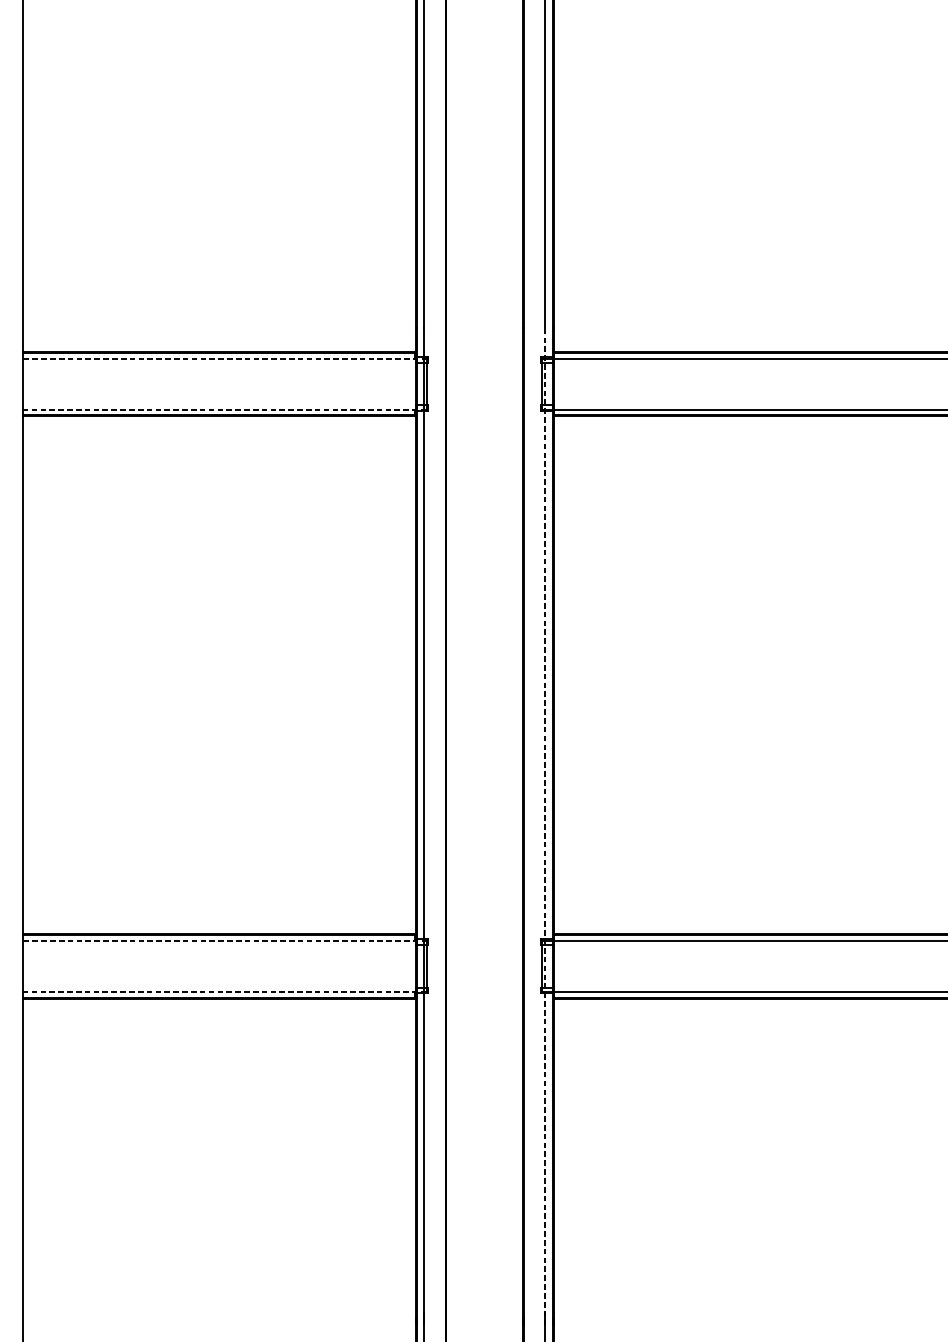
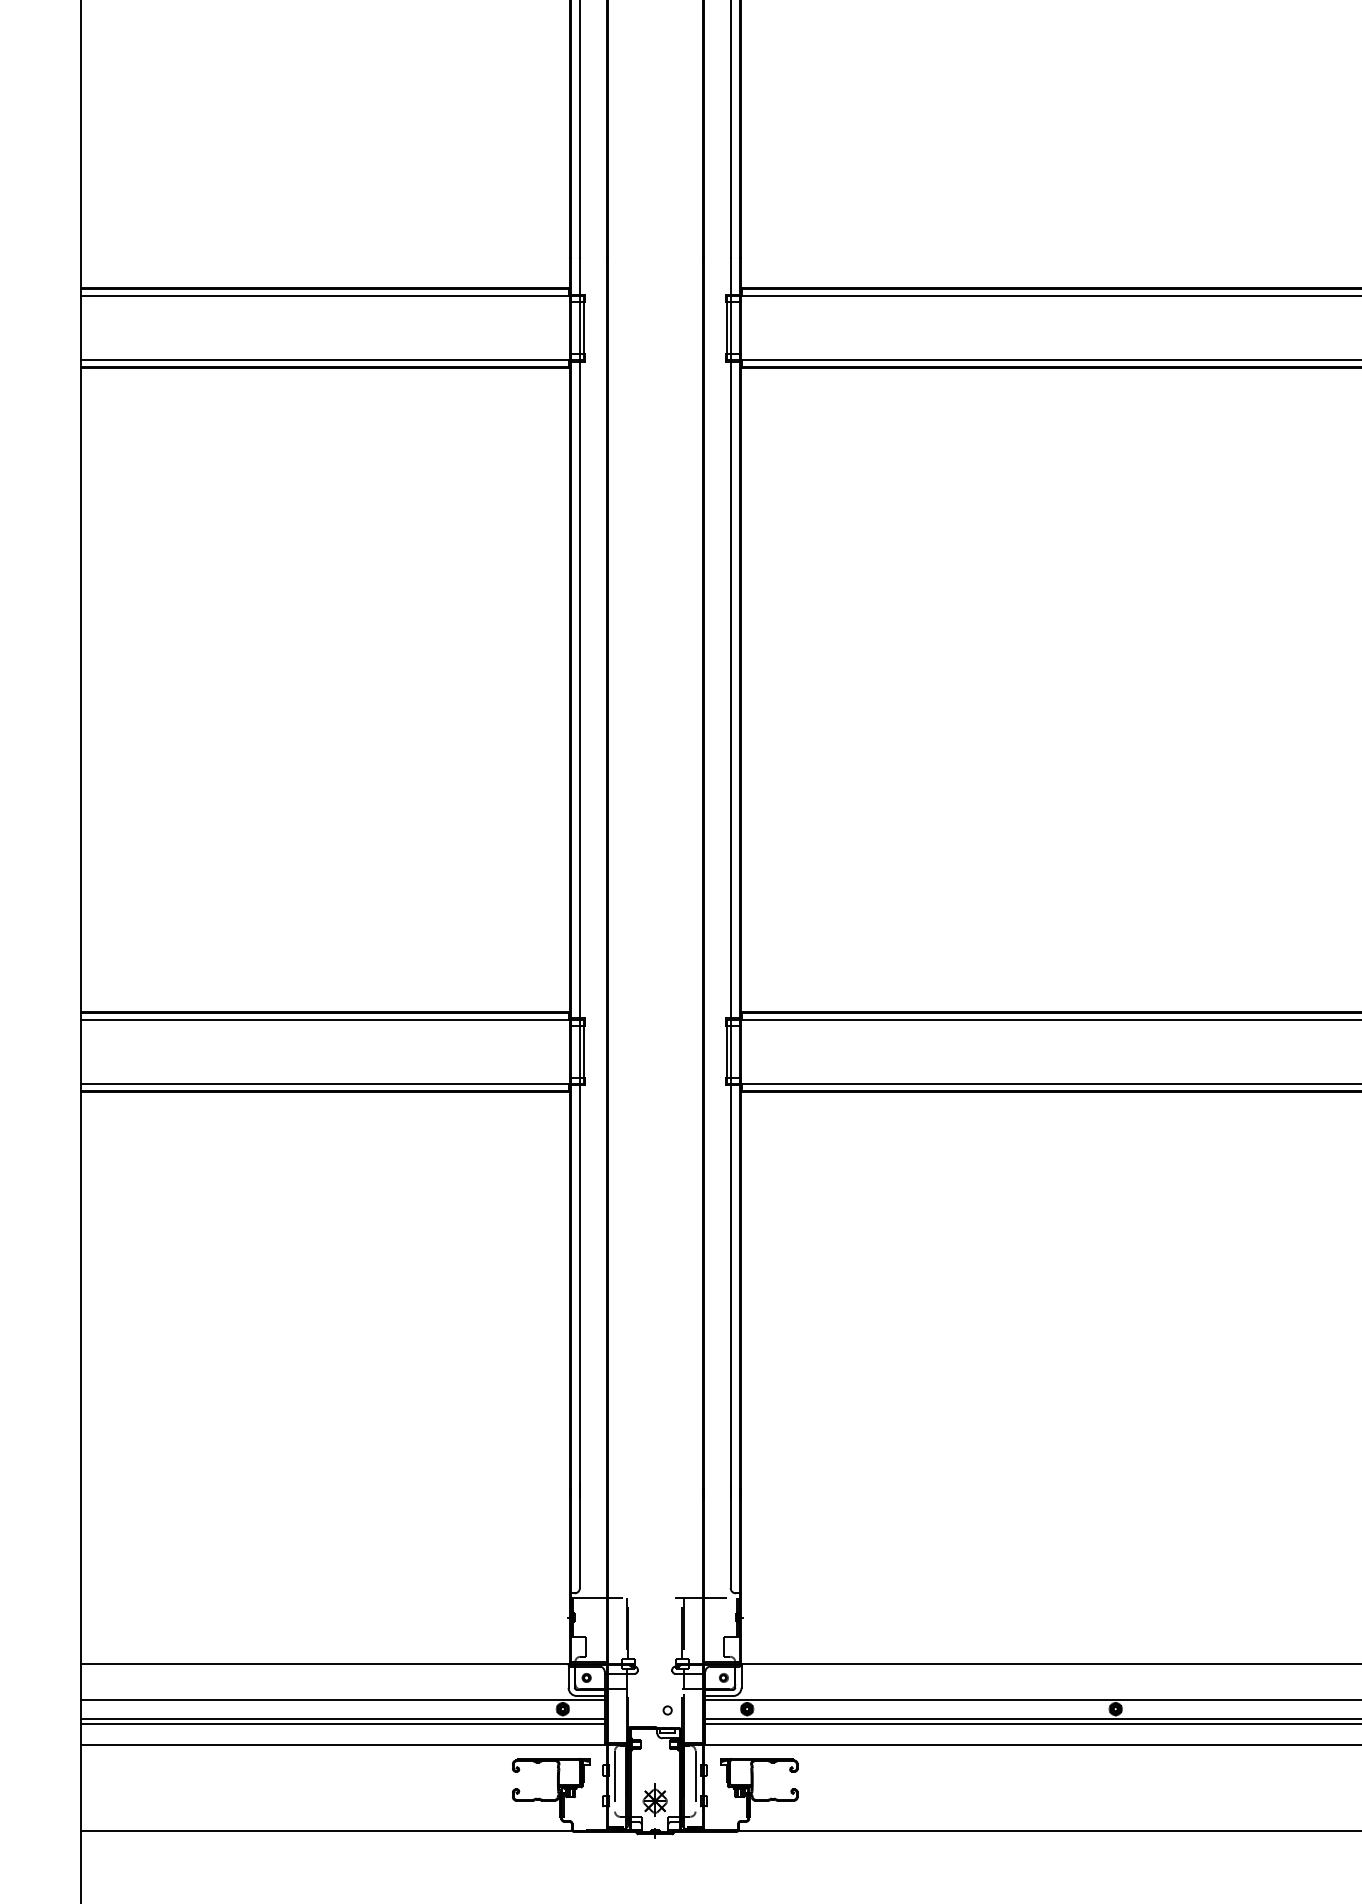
line: (224, 358) -> (332, 296), dashed -> solid
line: (225, 410) -> (333, 360), dashed -> solid
line: (545, 826) -> (730, 878), dashed -> solid
line: (224, 940) -> (332, 1019), dashed -> solid
line: (225, 991) -> (333, 1083), dashed -> solid

